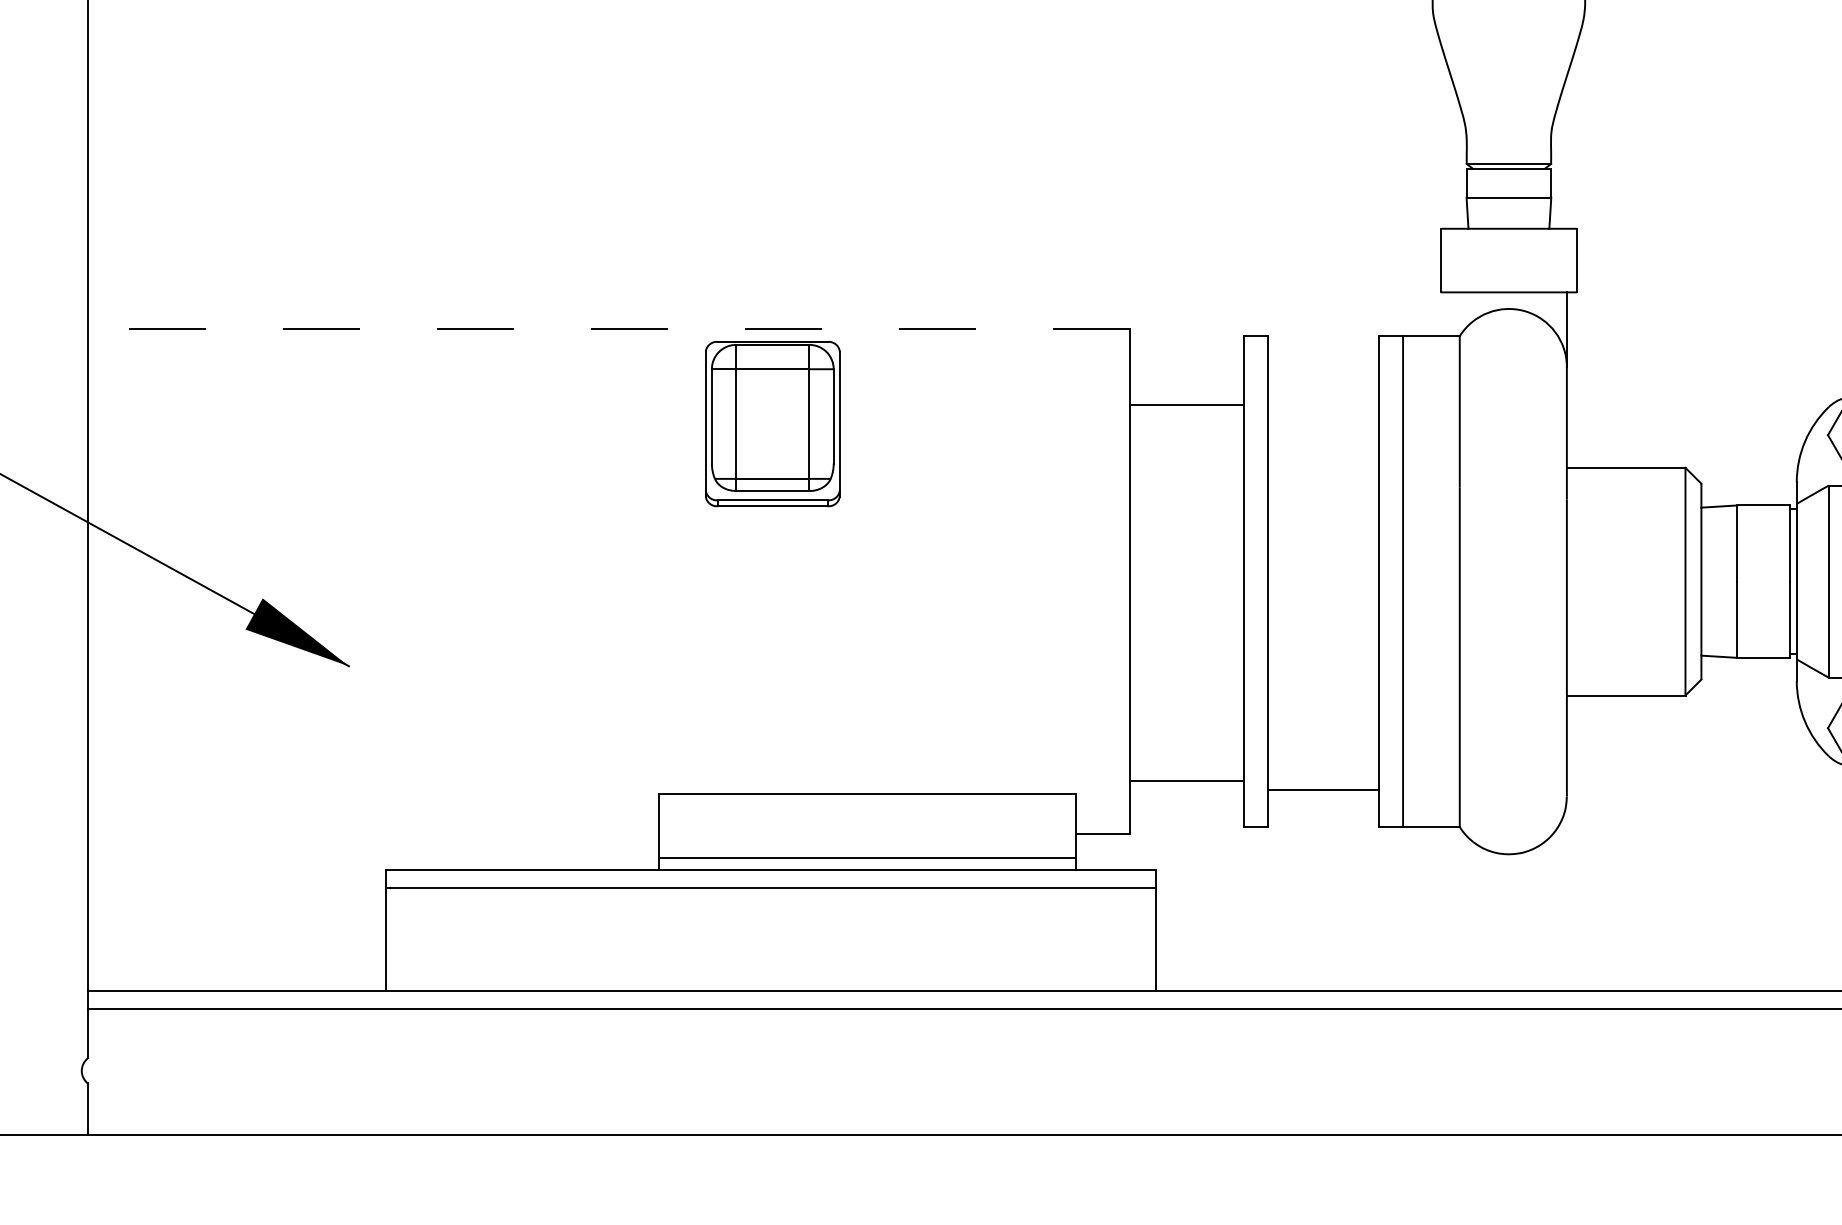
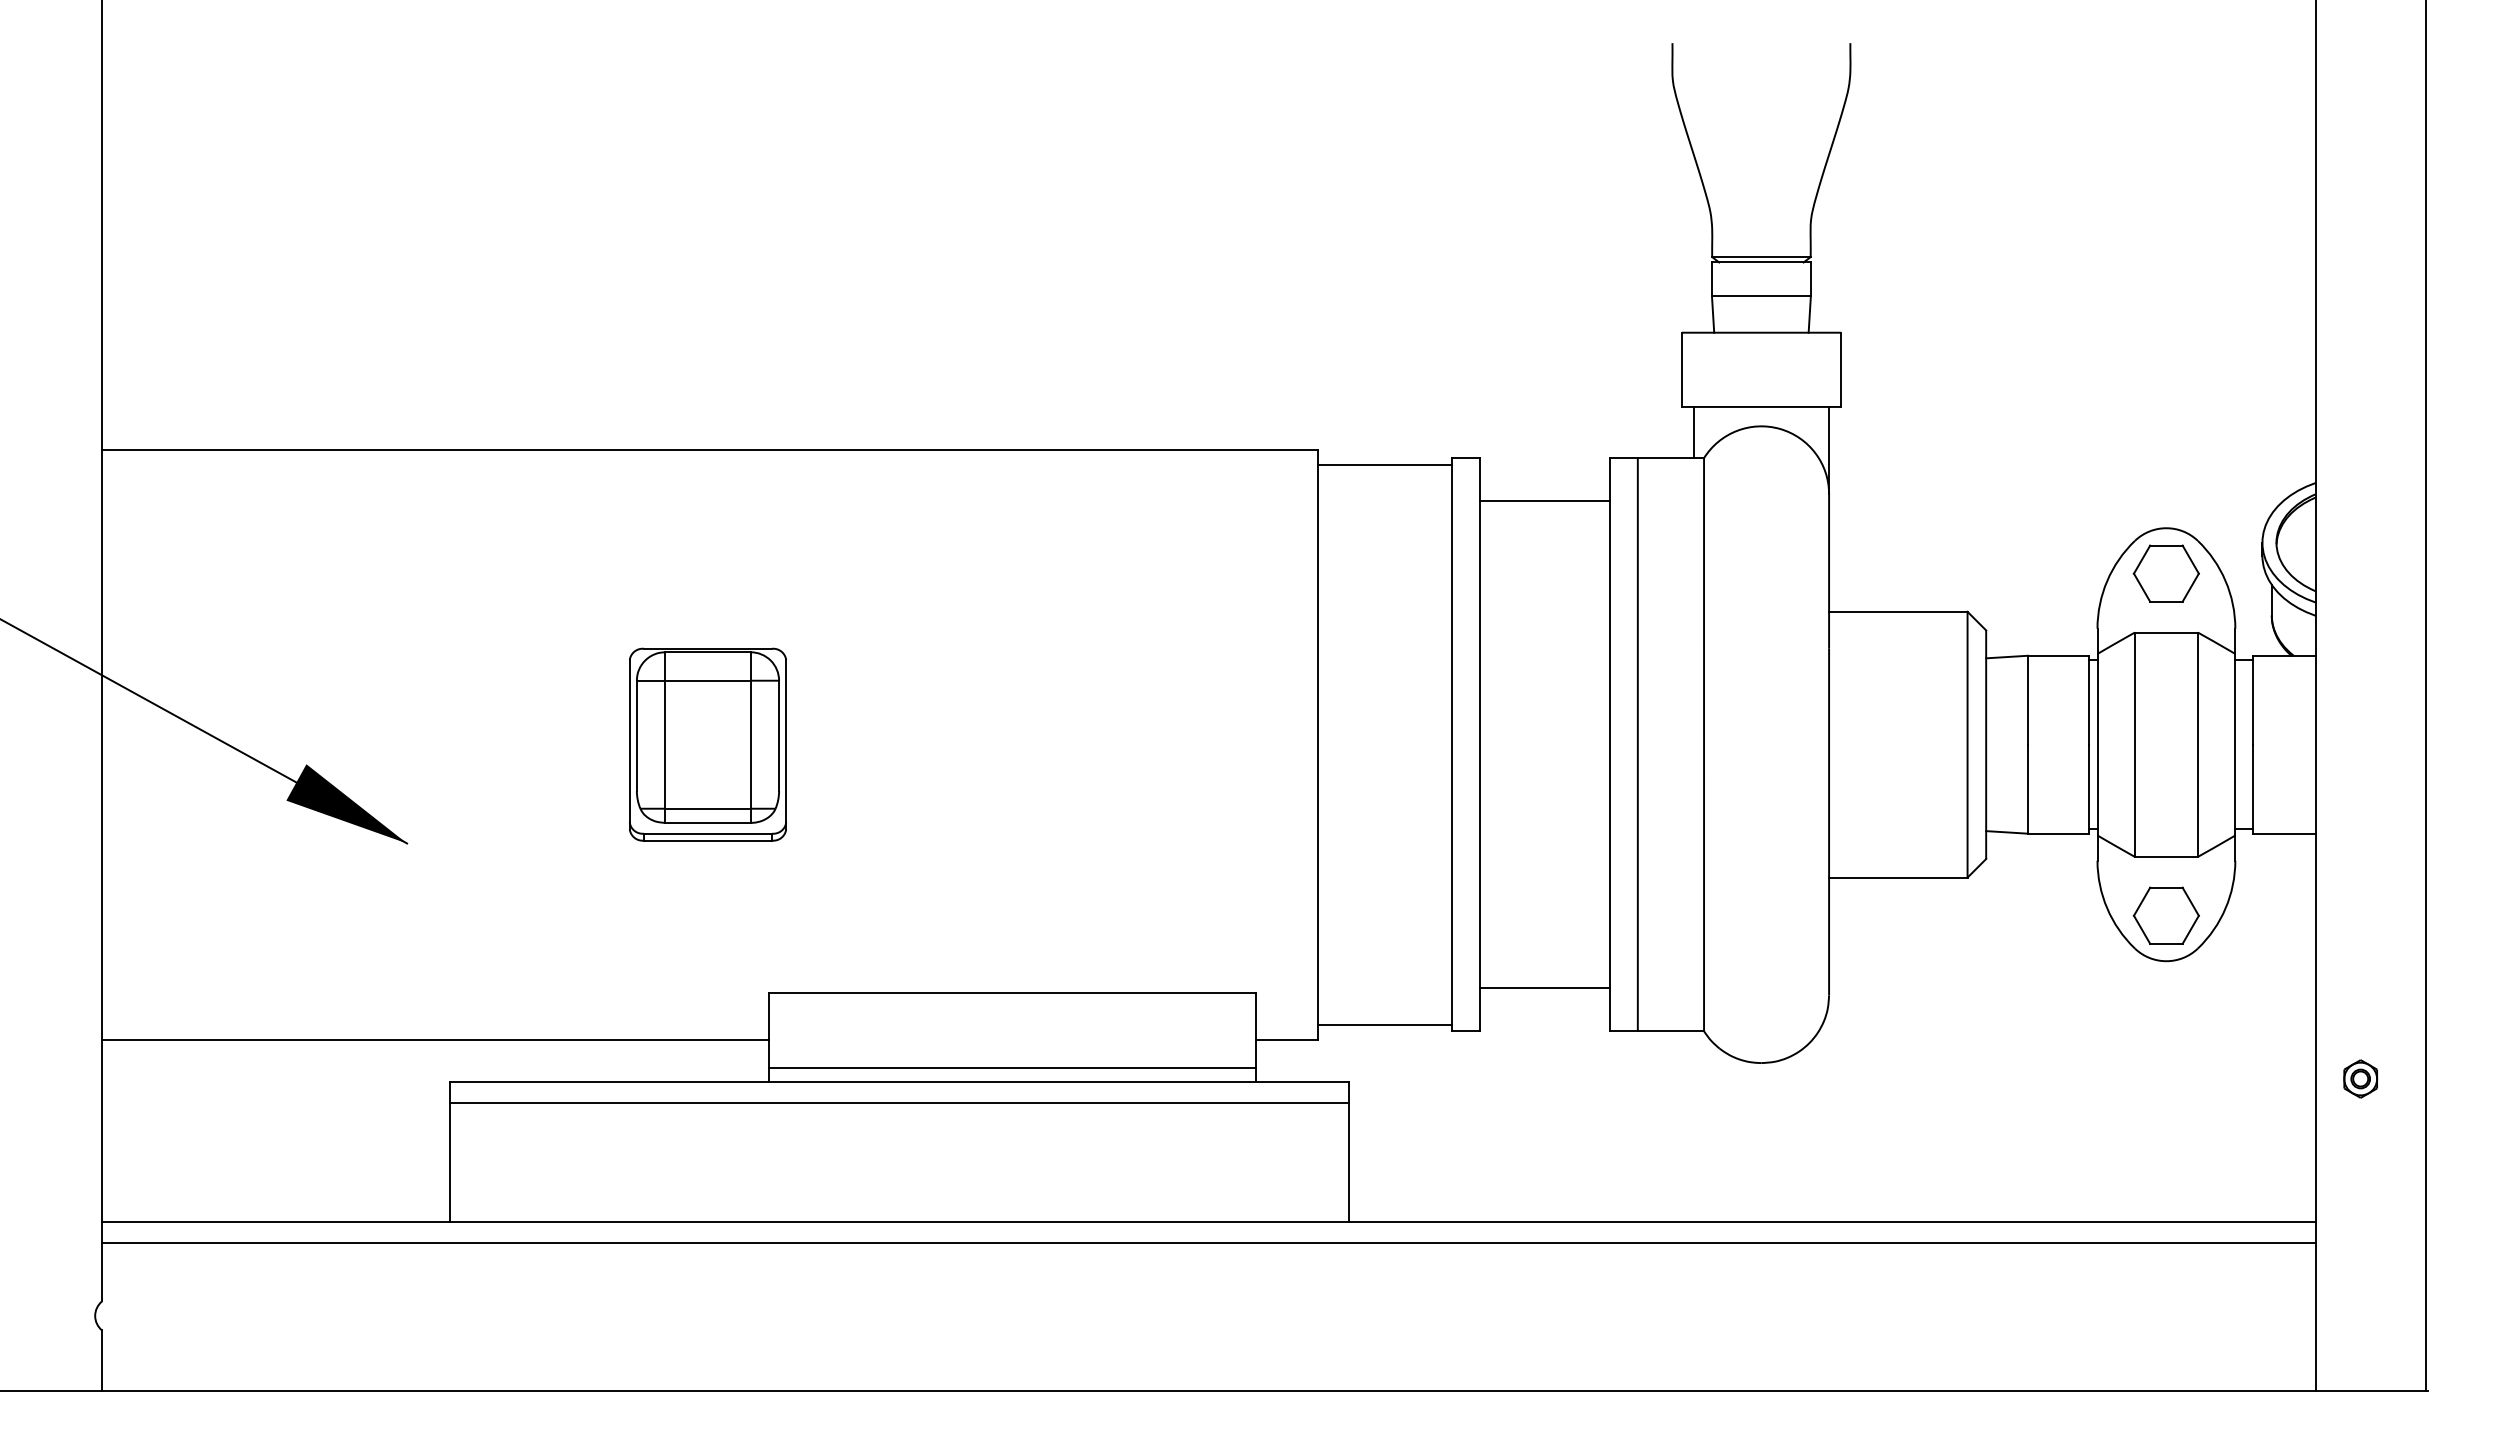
line: (1450, 314) -> (1693, 432), added
line: (607, 328) -> (709, 449), dashed -> solid
line: (1323, 373) -> (1545, 501), added
line: (1186, 405) -> (1385, 464), moved
part: (772, 423) -> (707, 744), moved
line: (1186, 781) -> (1385, 1024), moved
line: (373, 834) -> (435, 1039), added

